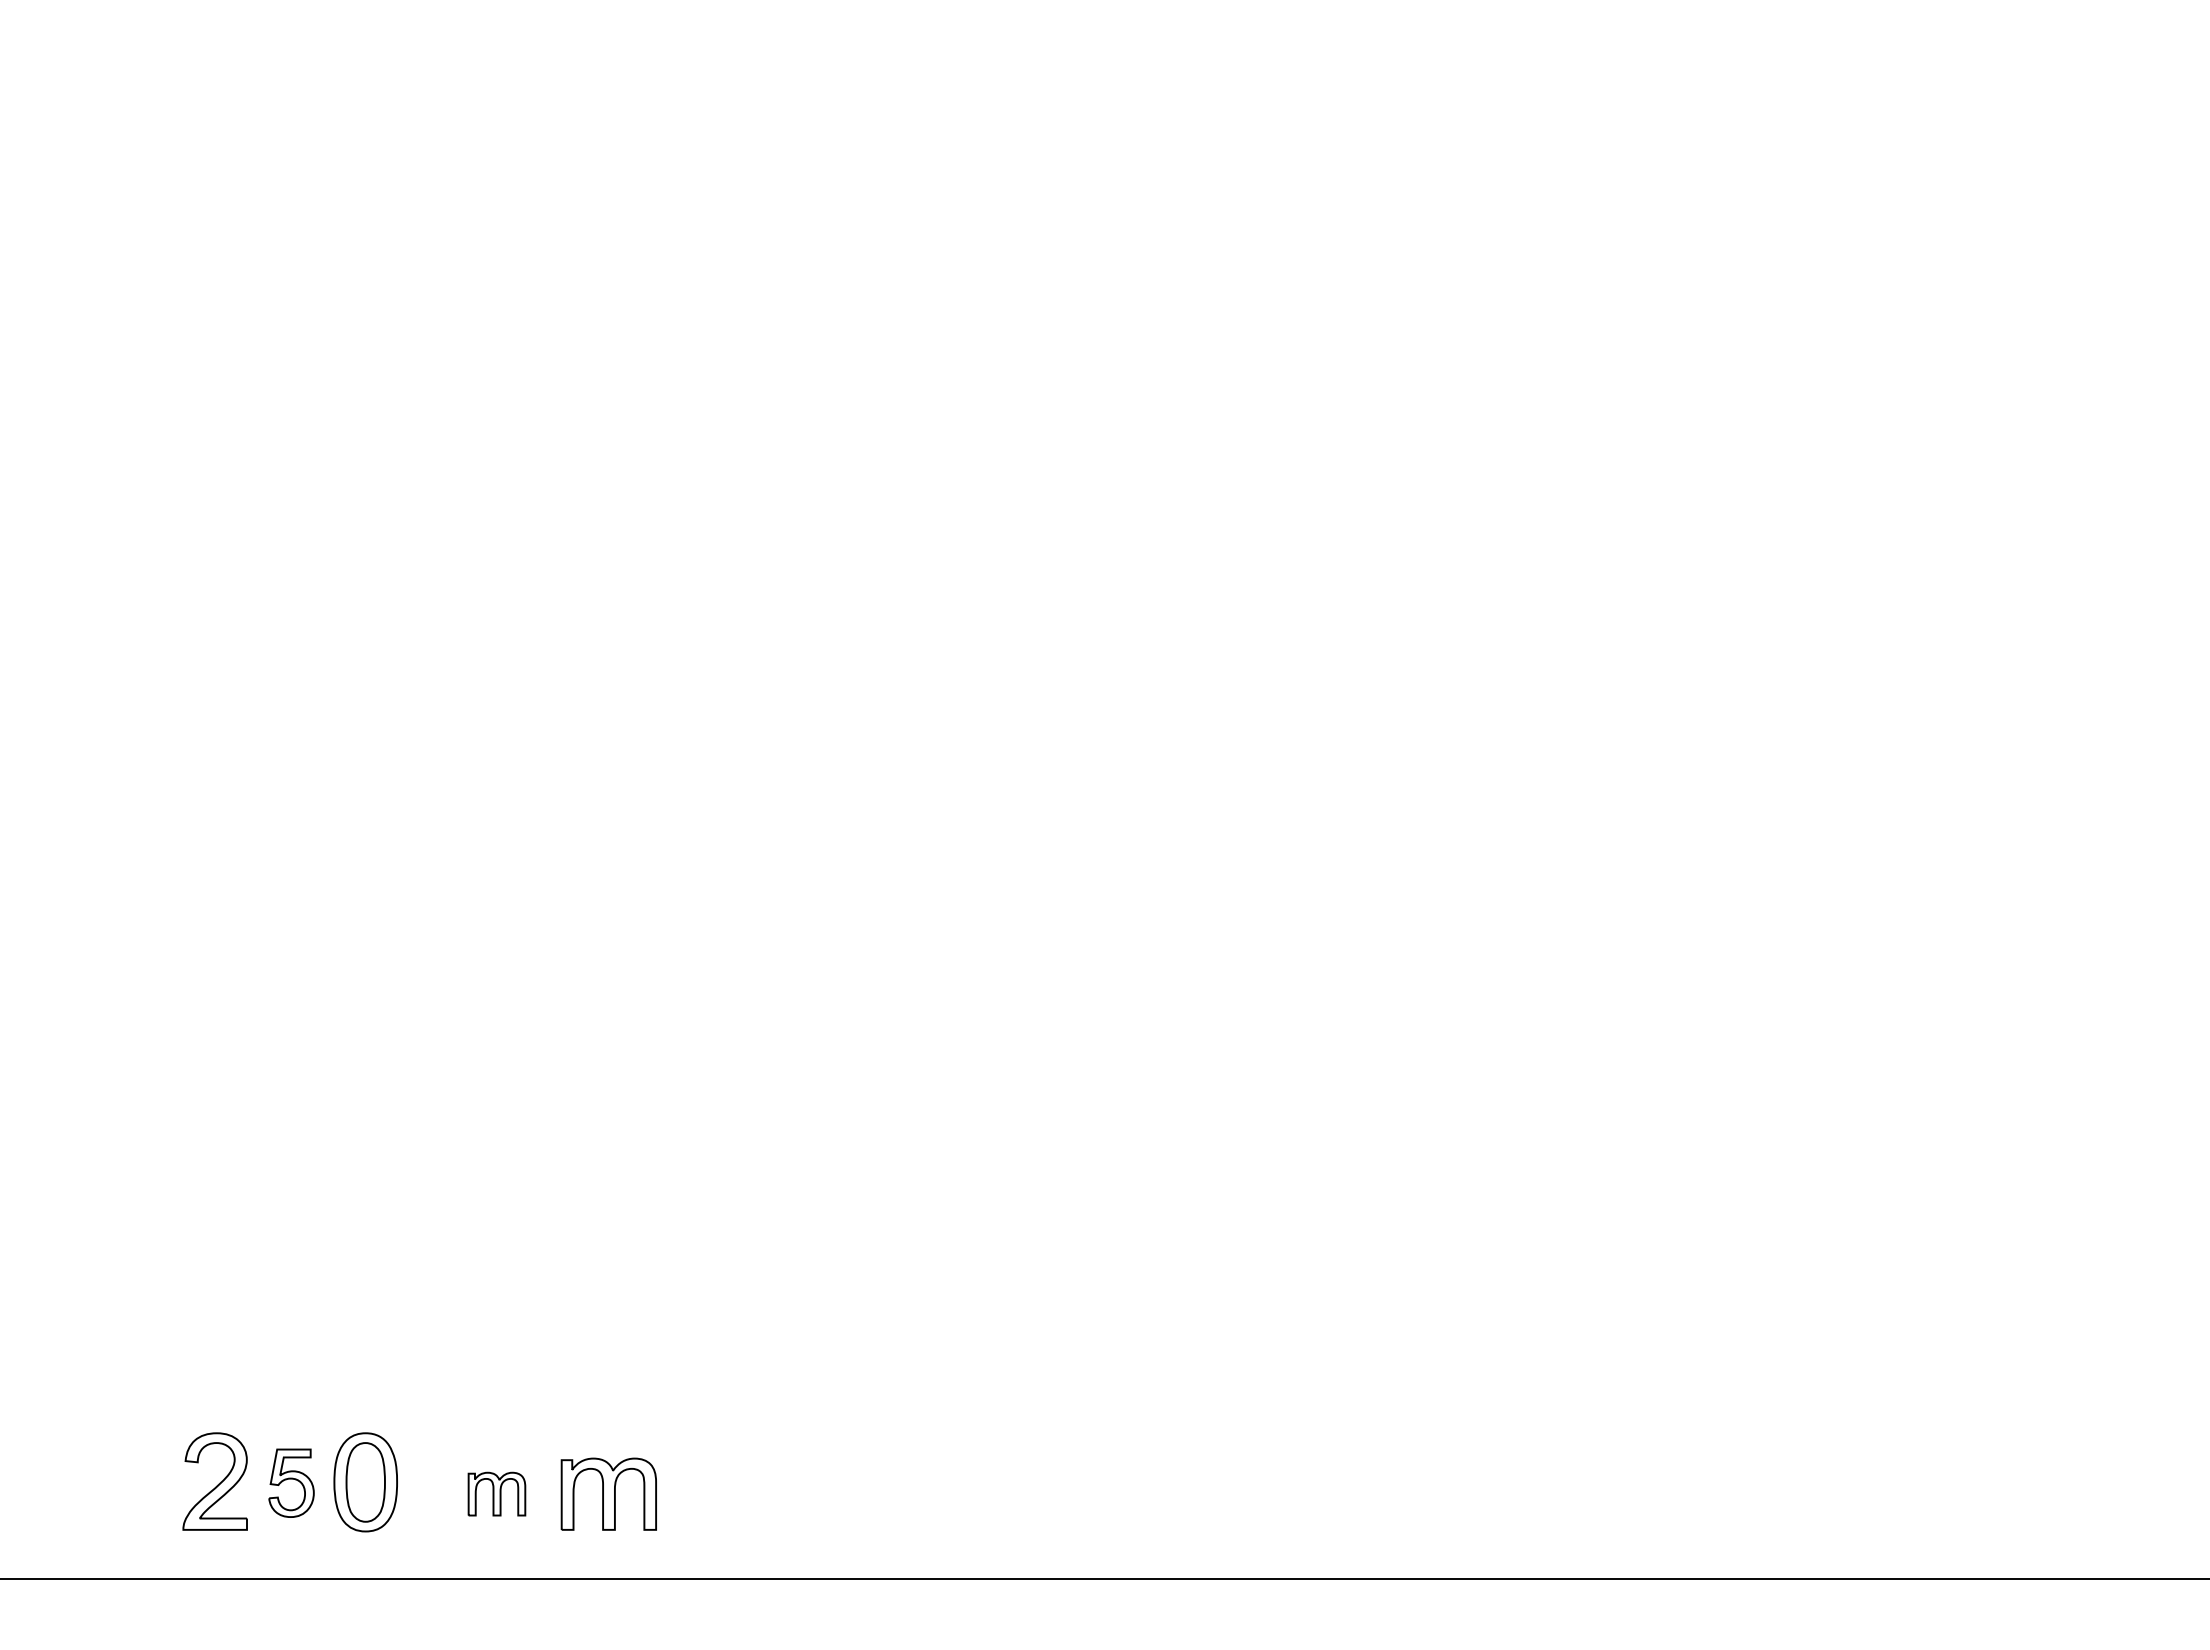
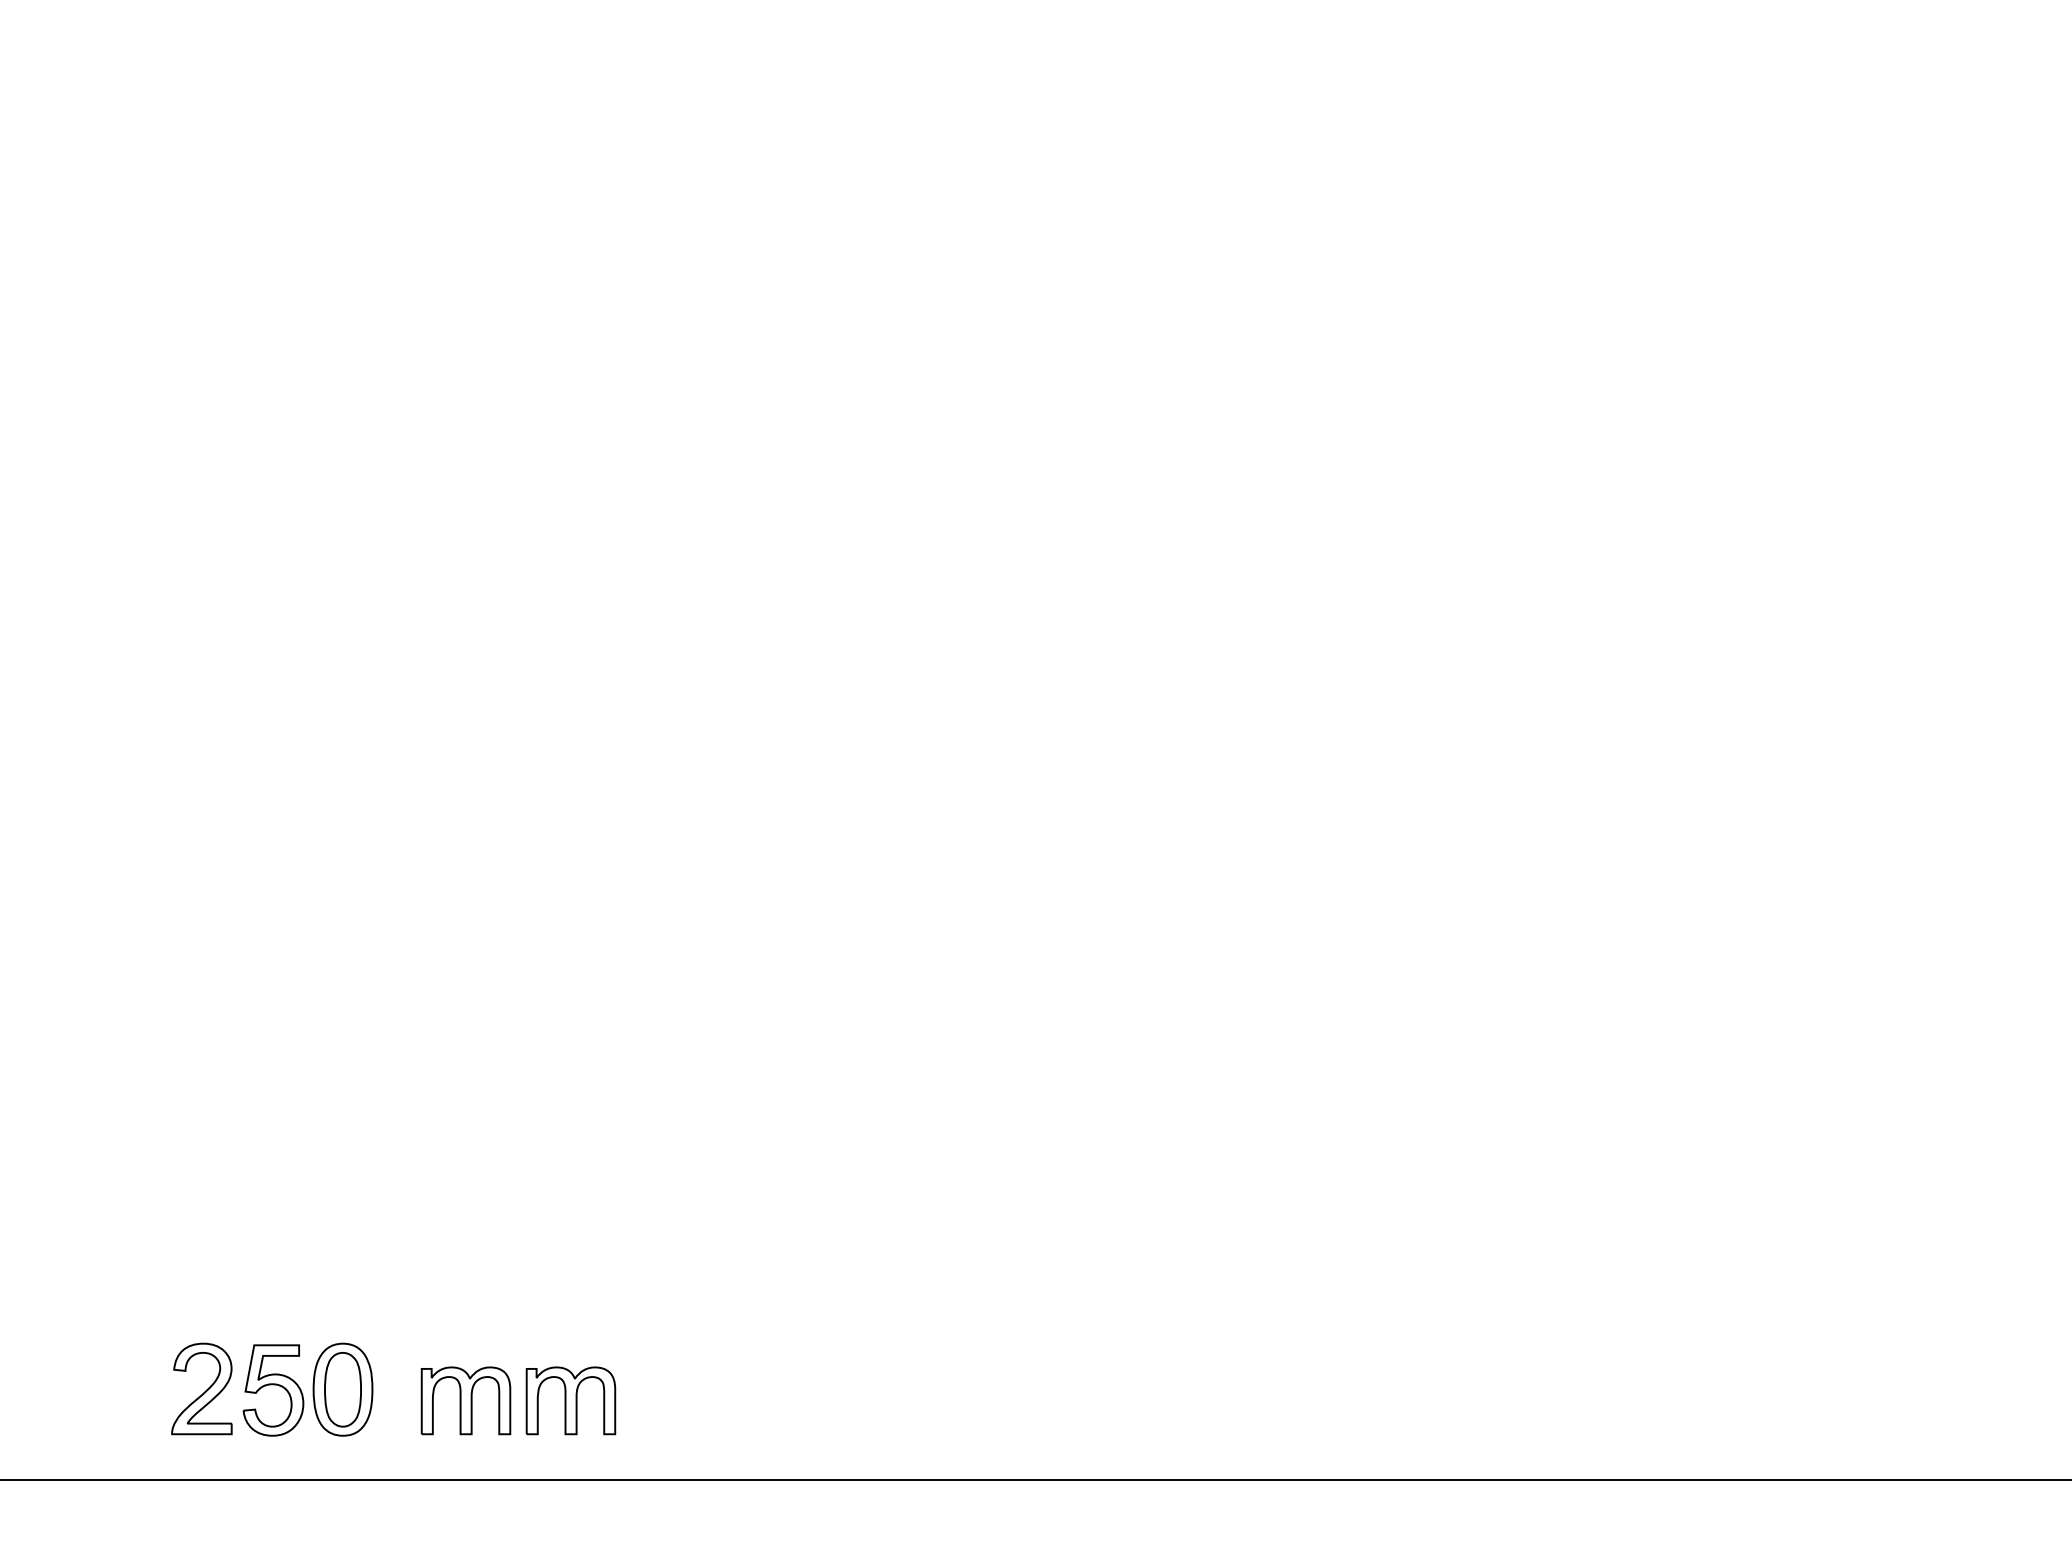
part: (291, 1483) -> (273, 1390), size x1.43
part: (496, 1493) -> (465, 1400), size x1.67

